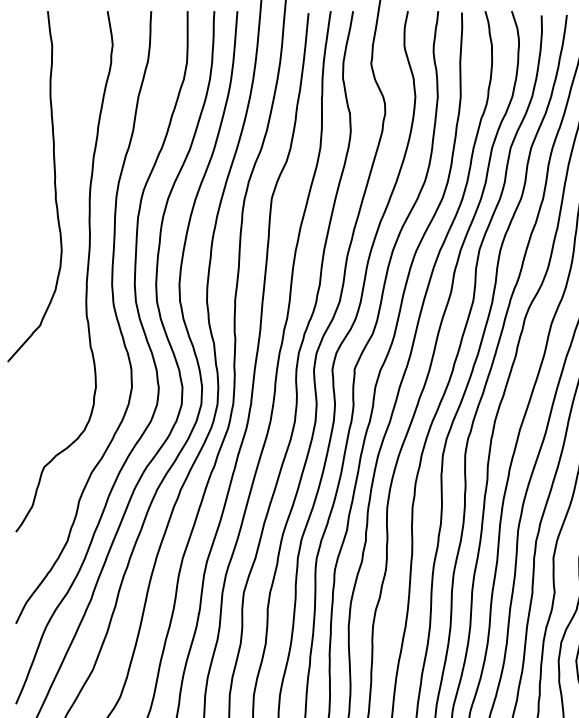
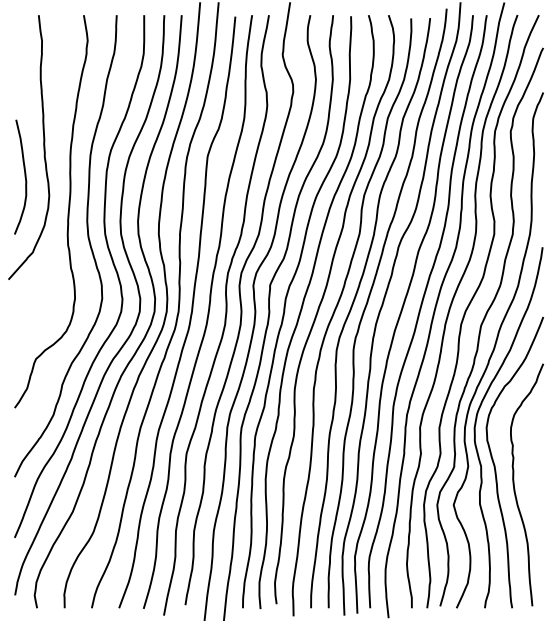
curve: (28, 225) -> (24, 176), added

